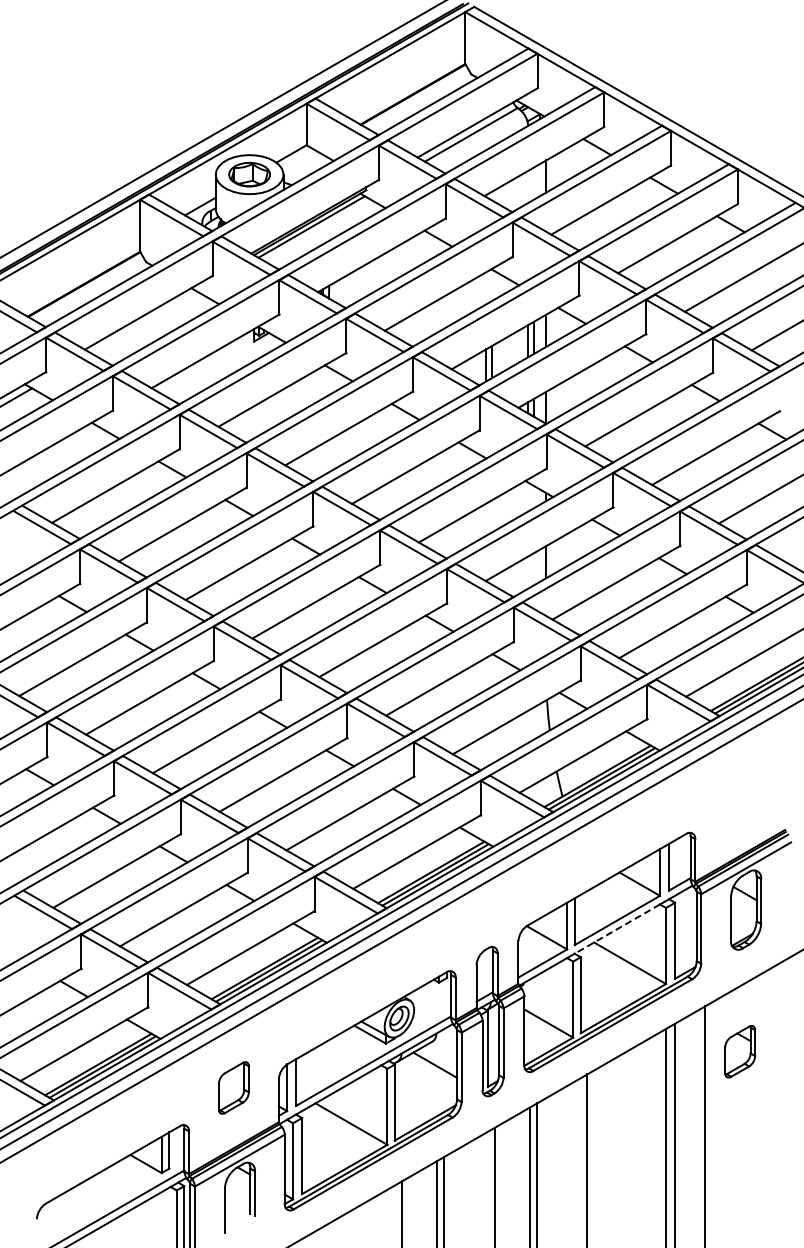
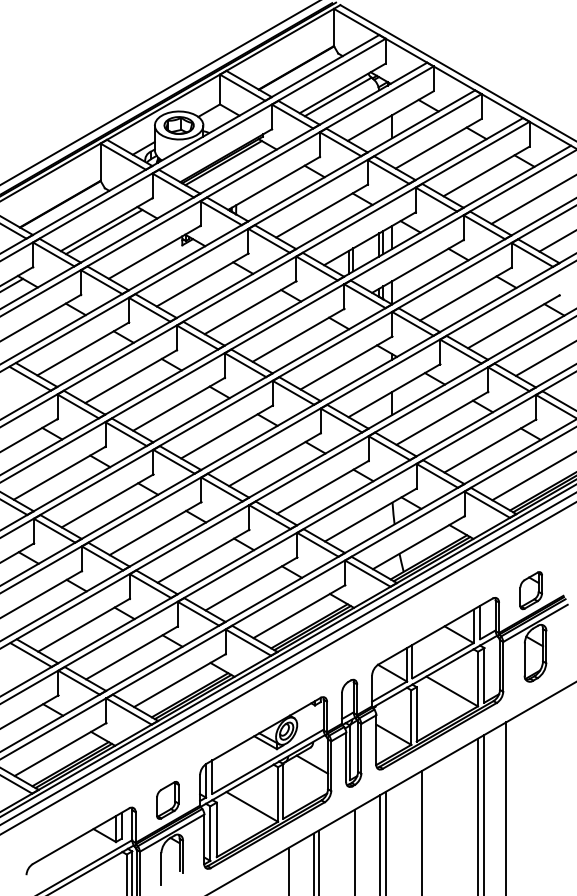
line: (145, 322) -> (104, 231), added
line: (616, 929) -> (442, 667), dashed -> solid
part: (740, 1051) -> (531, 590), moved
part: (233, 1087) -> (167, 800), moved

